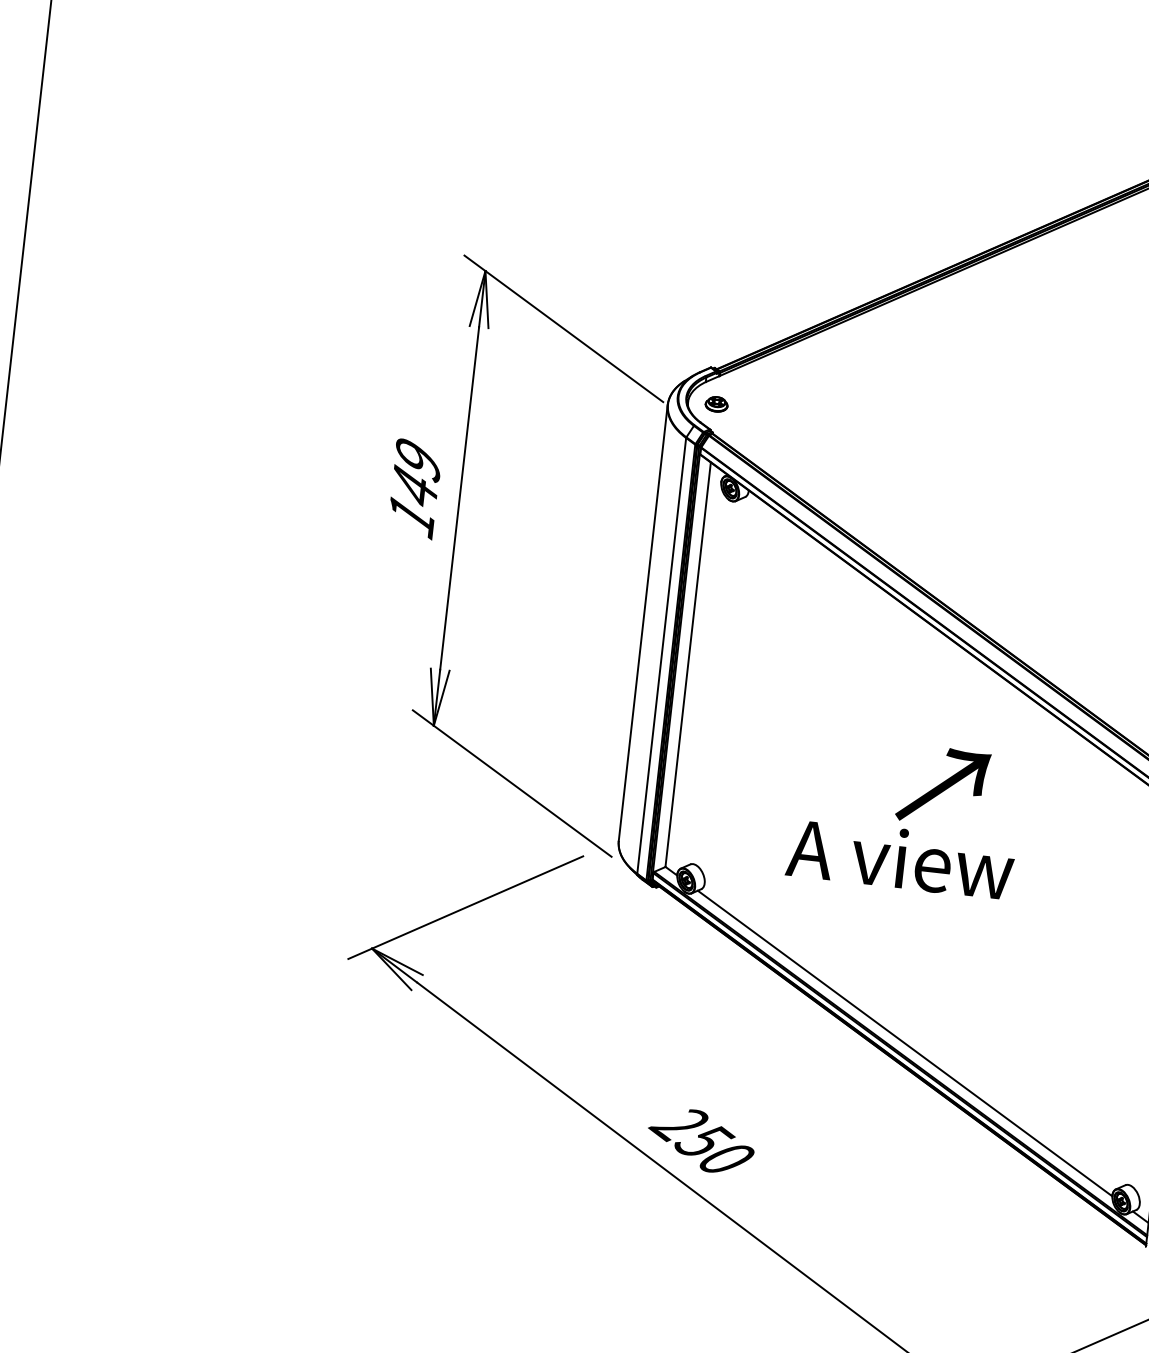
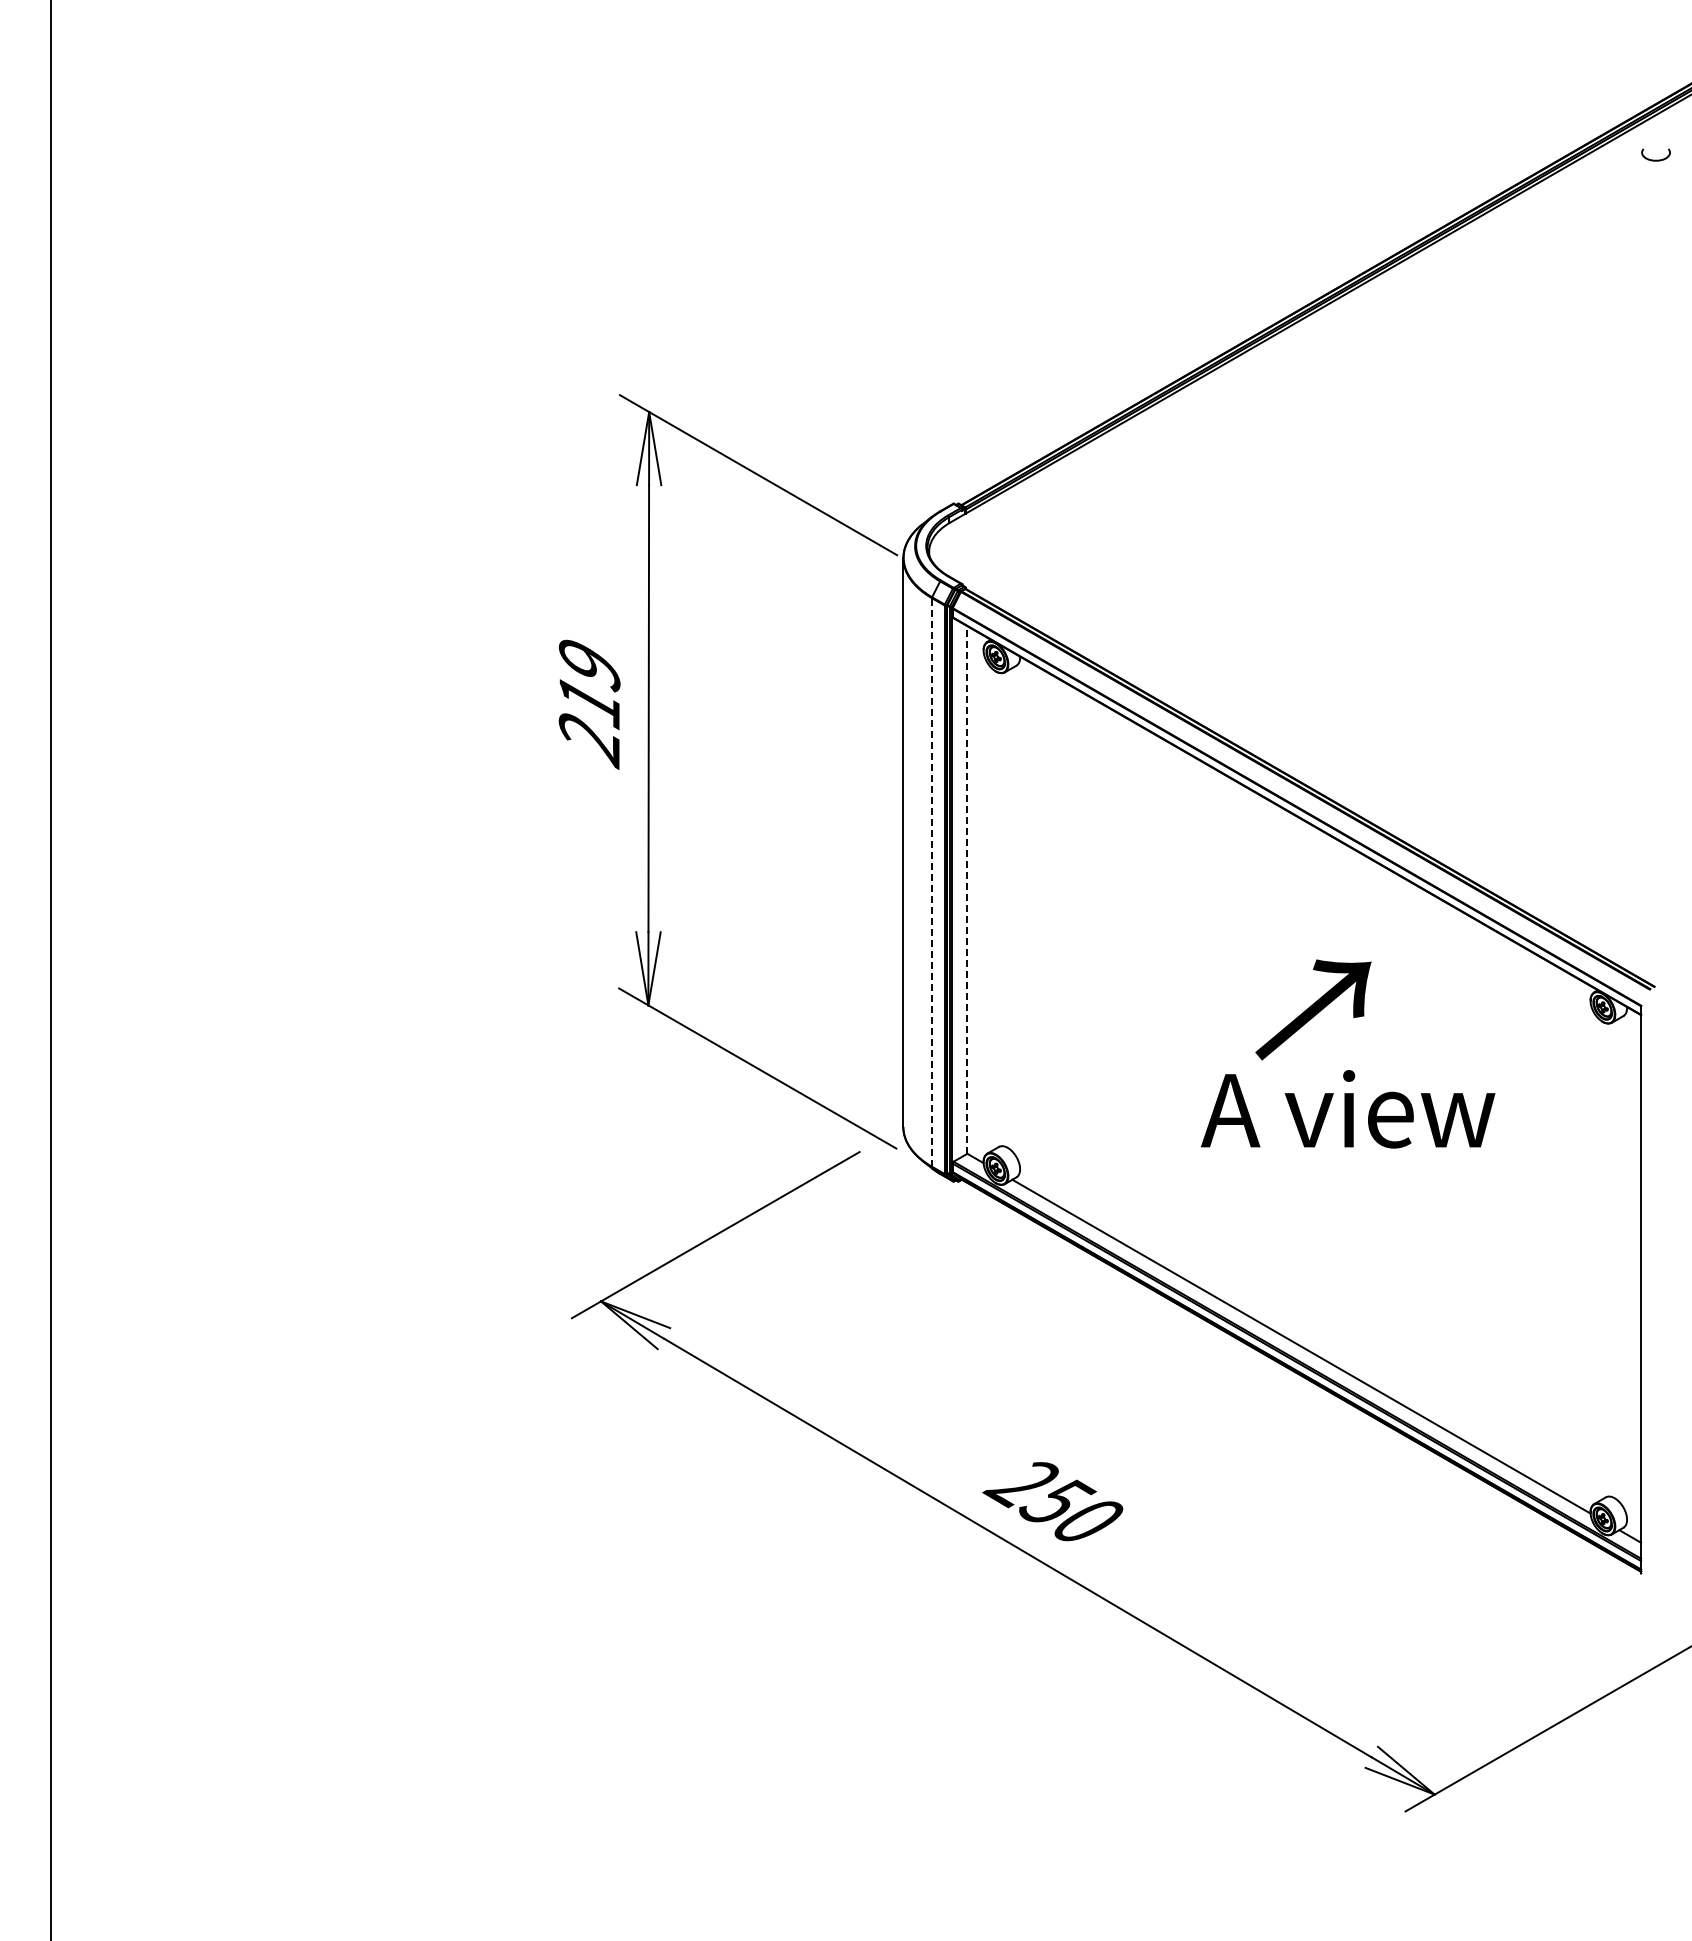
part: (716, 404) -> (966, 550), removed
text: (412, 503) -> (588, 721), 149 -> 219
line: (661, 655) -> (931, 881), solid -> dashed
line: (688, 664) -> (967, 889), solid -> dashed
text: (900, 858) -> (1348, 1109), moved

